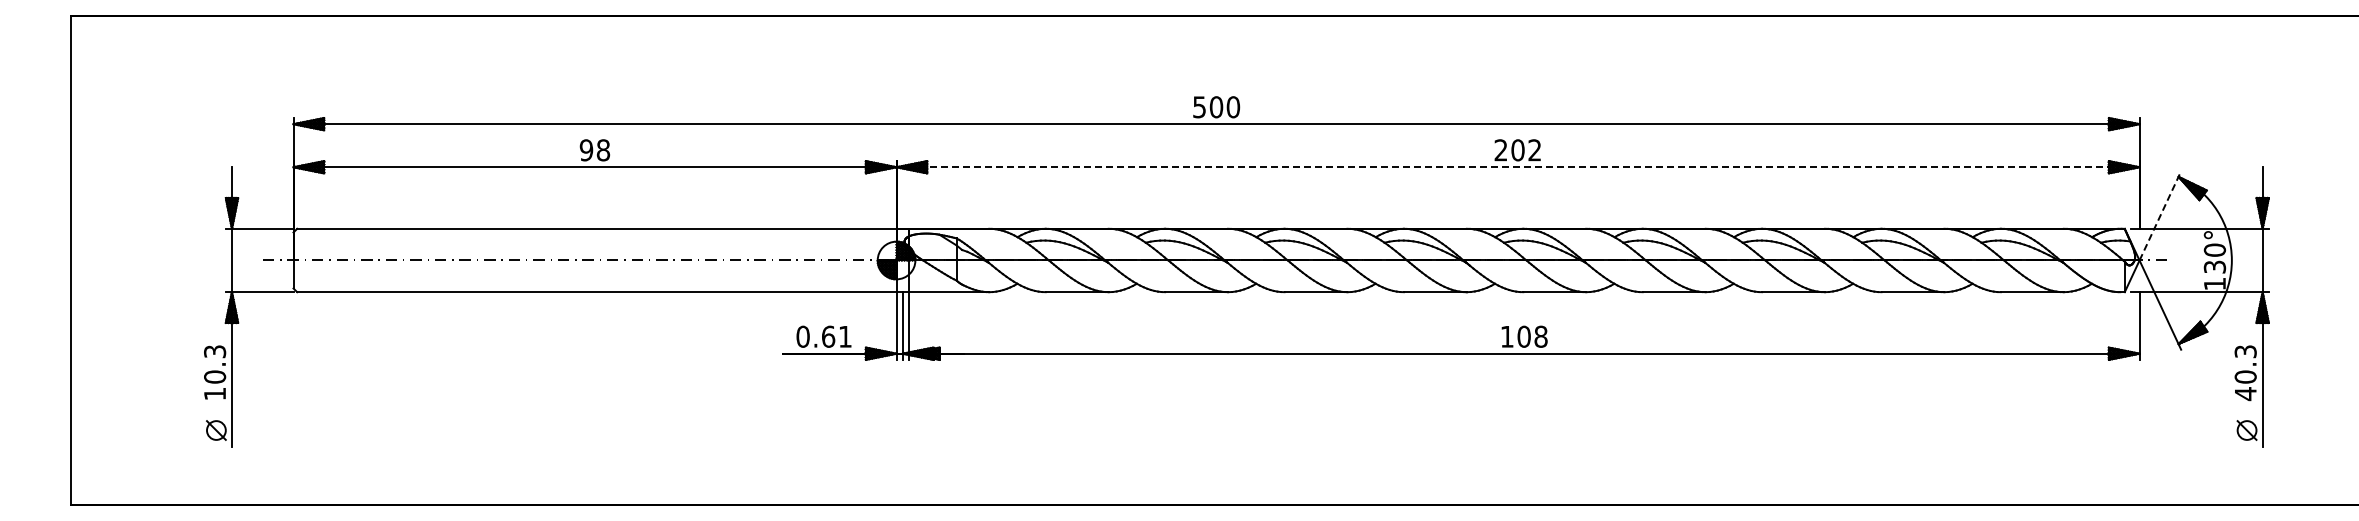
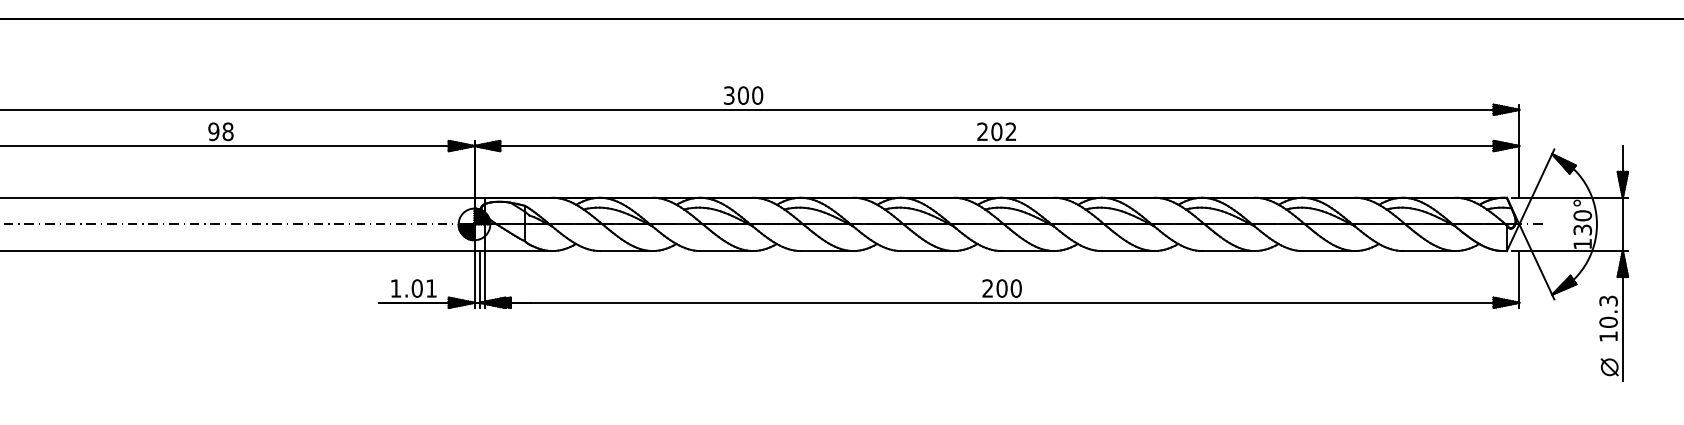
text: (1199, 106) -> (729, 94), 500 -> 300
line: (1518, 167) -> (997, 146), dashed -> solid
line: (2160, 215) -> (1536, 186), dashed -> solid
text: (815, 336) -> (406, 288), 0.61 -> 1.01
text: (1523, 336) -> (1001, 288), 108 -> 200
text: (2245, 394) -> (1608, 337), 40.3 -> 10.3

